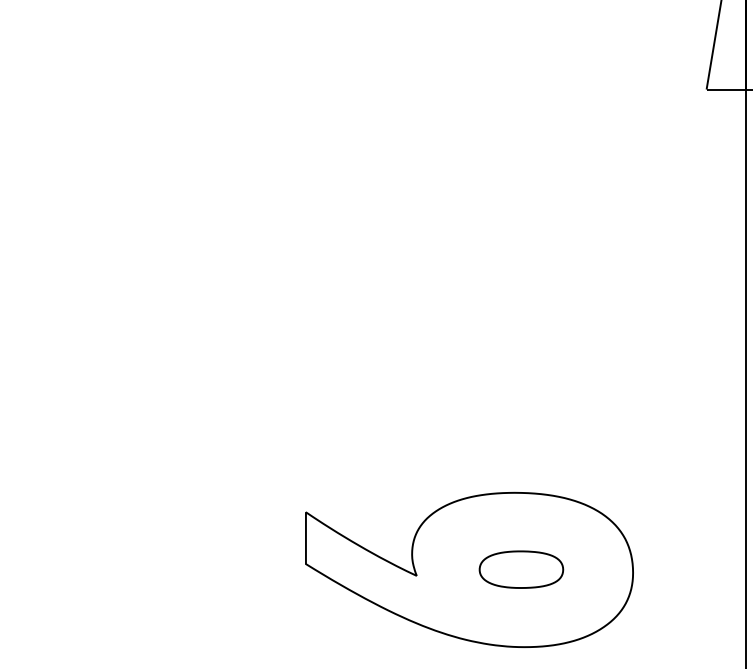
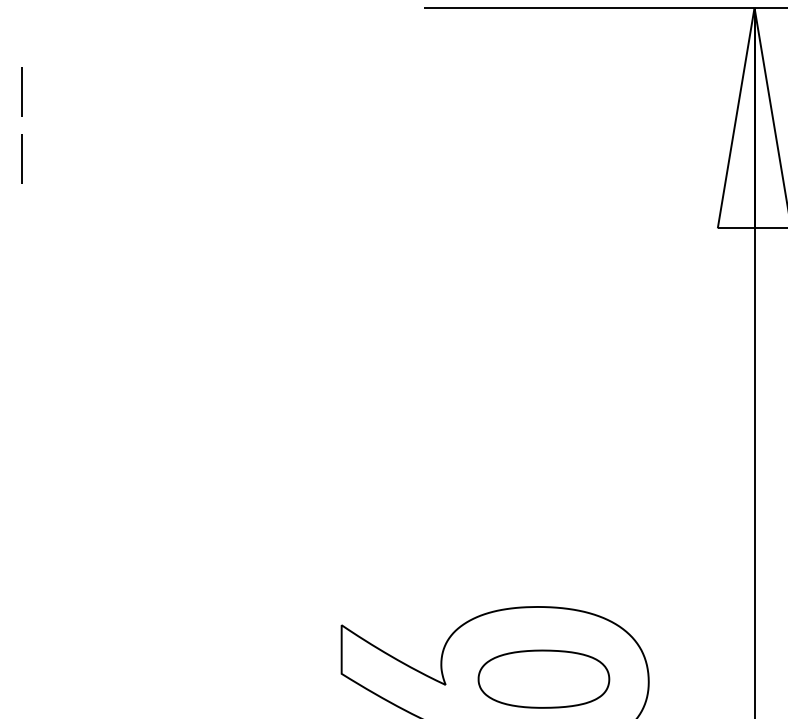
part: (520, 569) -> (543, 678), size x1.67

